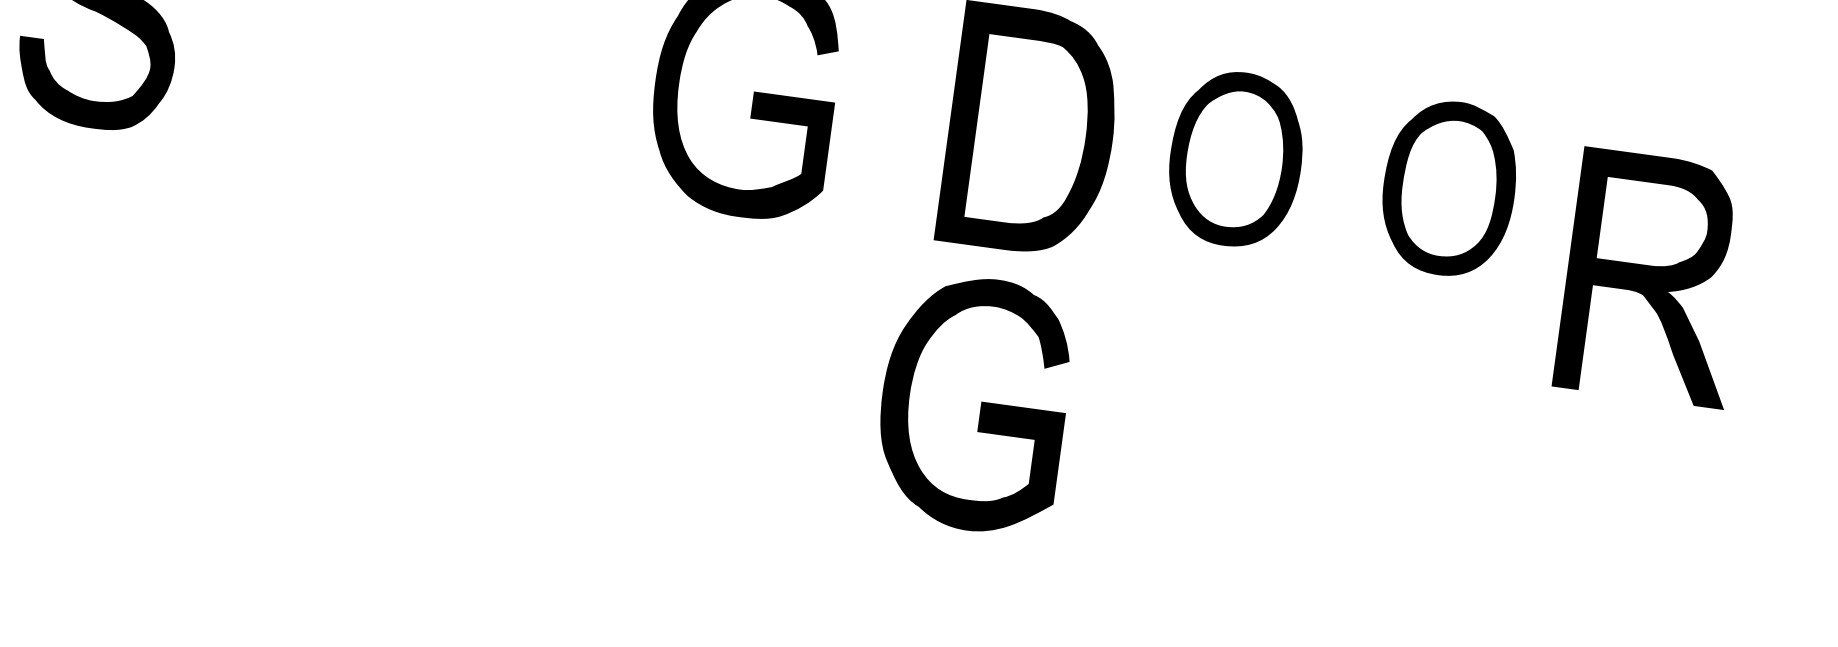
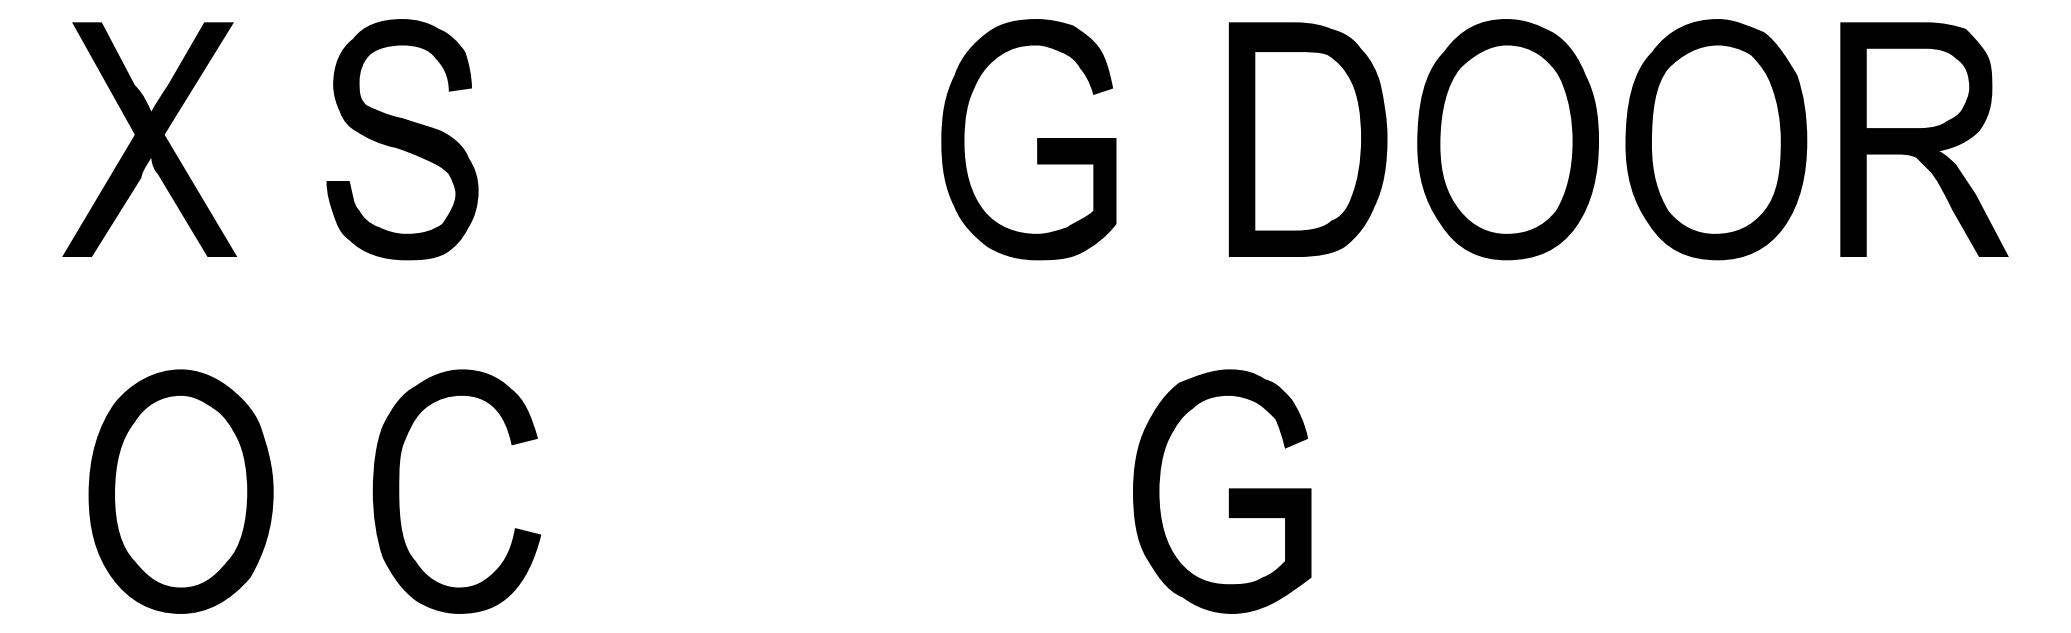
part: (1235, 158) -> (1507, 139), size x1.43
part: (1449, 188) -> (1716, 139), size x1.43
part: (1654, 277) -> (1924, 139), moved
fill: (109, 372) -> (456, 491), added
part: (974, 403) -> (1222, 491), moved

